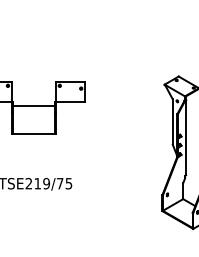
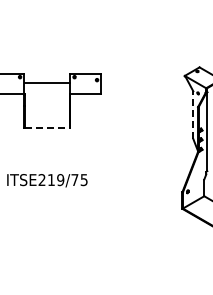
line: (34, 106) -> (47, 83), moved
line: (172, 122) -> (193, 115), solid -> dashed
line: (34, 134) -> (47, 128), solid -> dashed

